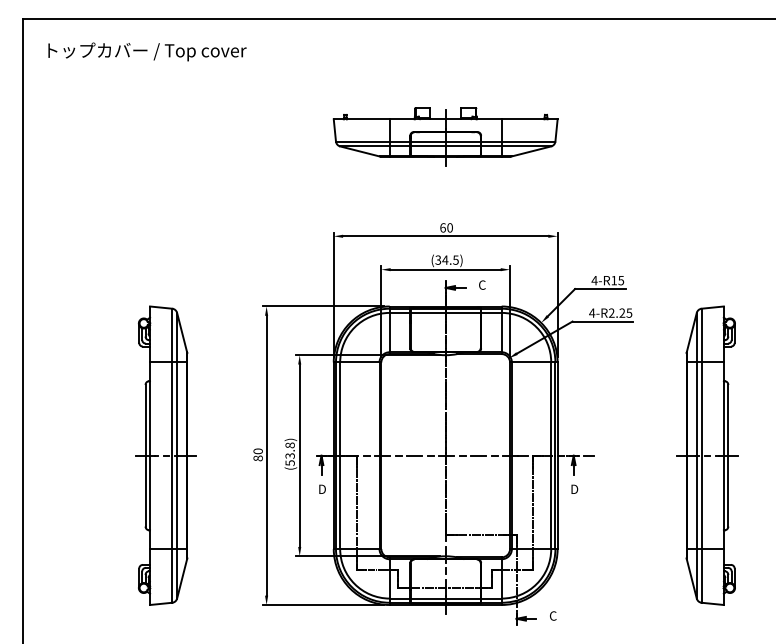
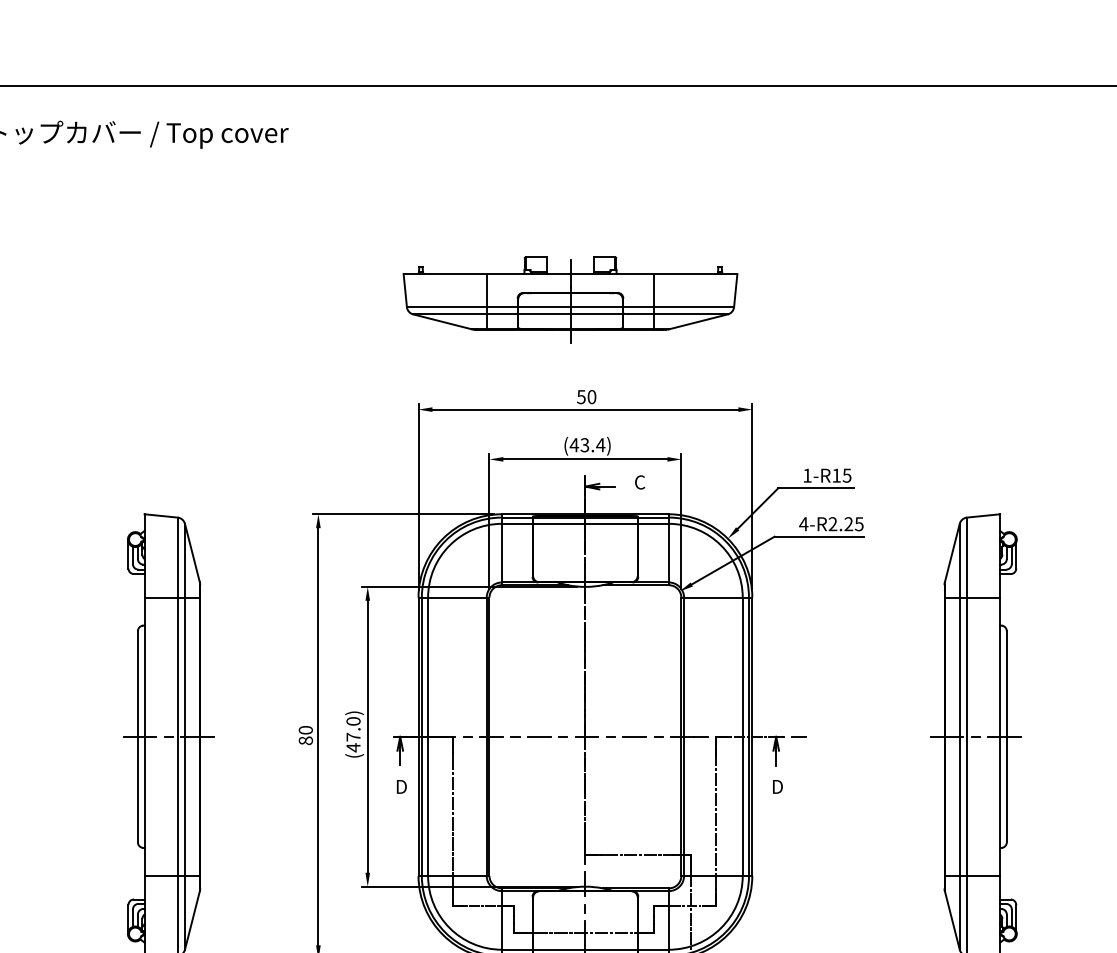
part: (445, 136) -> (570, 299), moved
text: (442, 227) -> (580, 396), 60 -> 50
text: (447, 259) -> (588, 444), (34.5) -> (43.4)
text: (594, 280) -> (807, 475), 4-R15 -> 1-R15
text: (289, 454) -> (352, 734), (53.8) -> (47.0)

